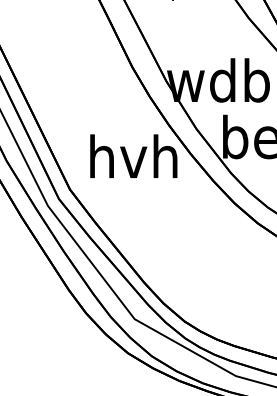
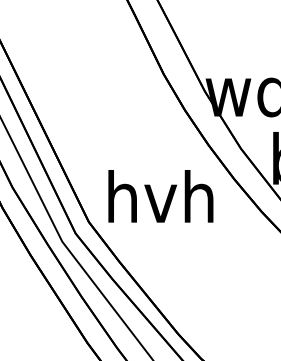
text: (133, 155) -> (160, 195), moved

